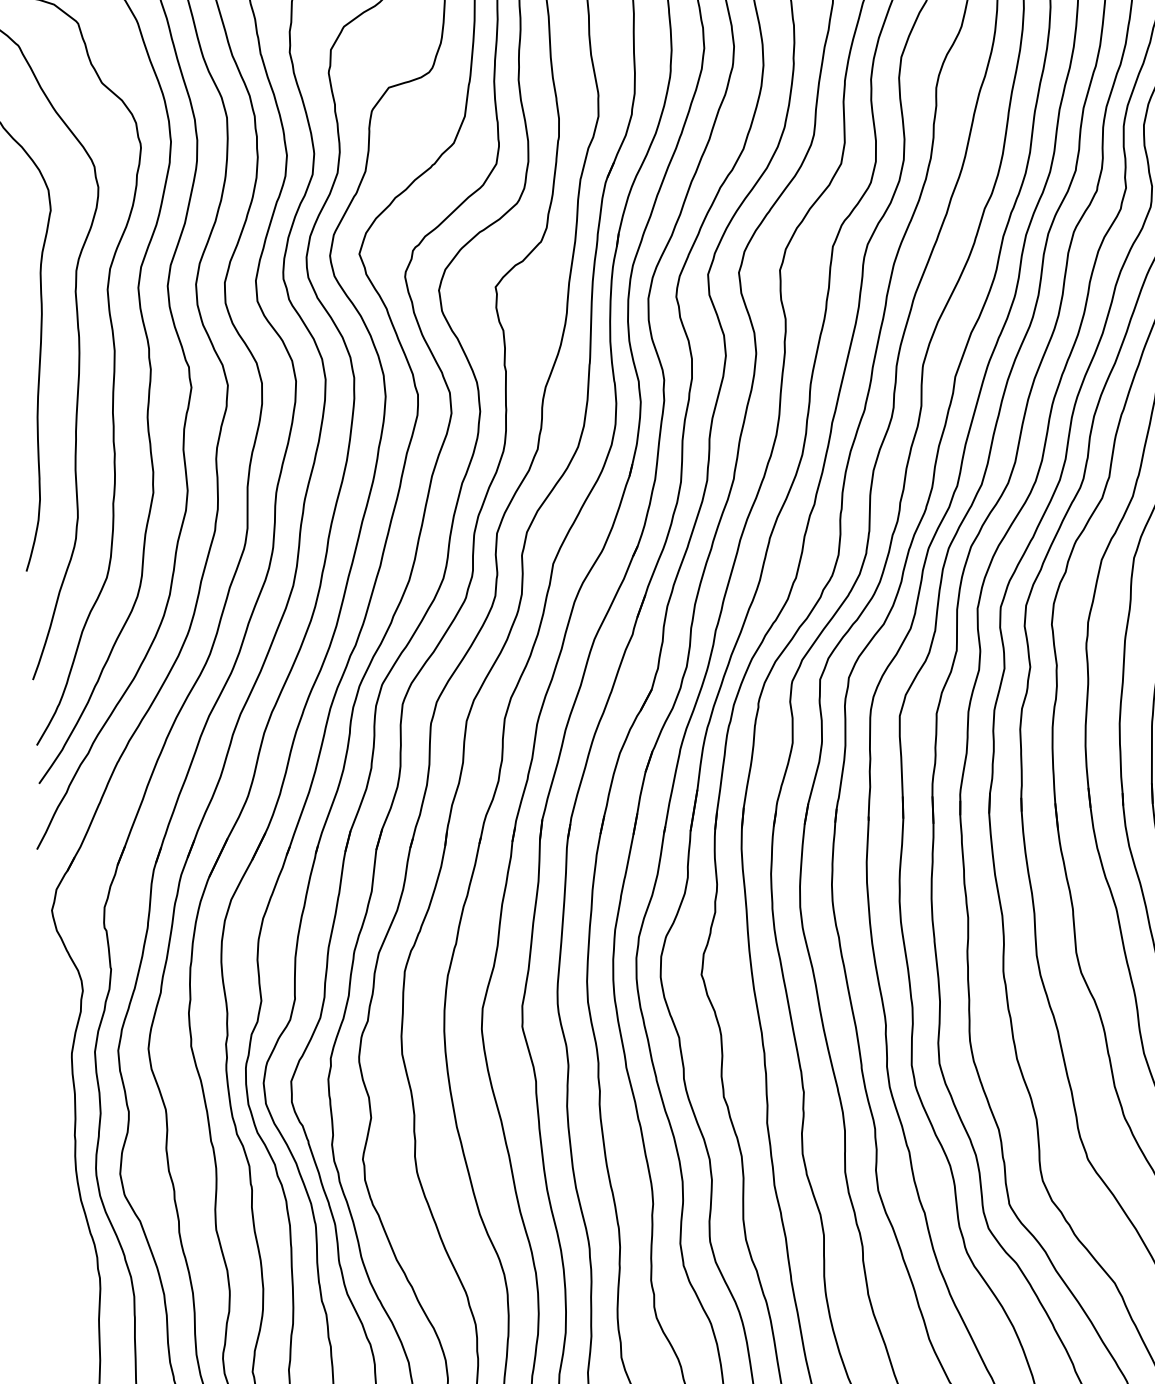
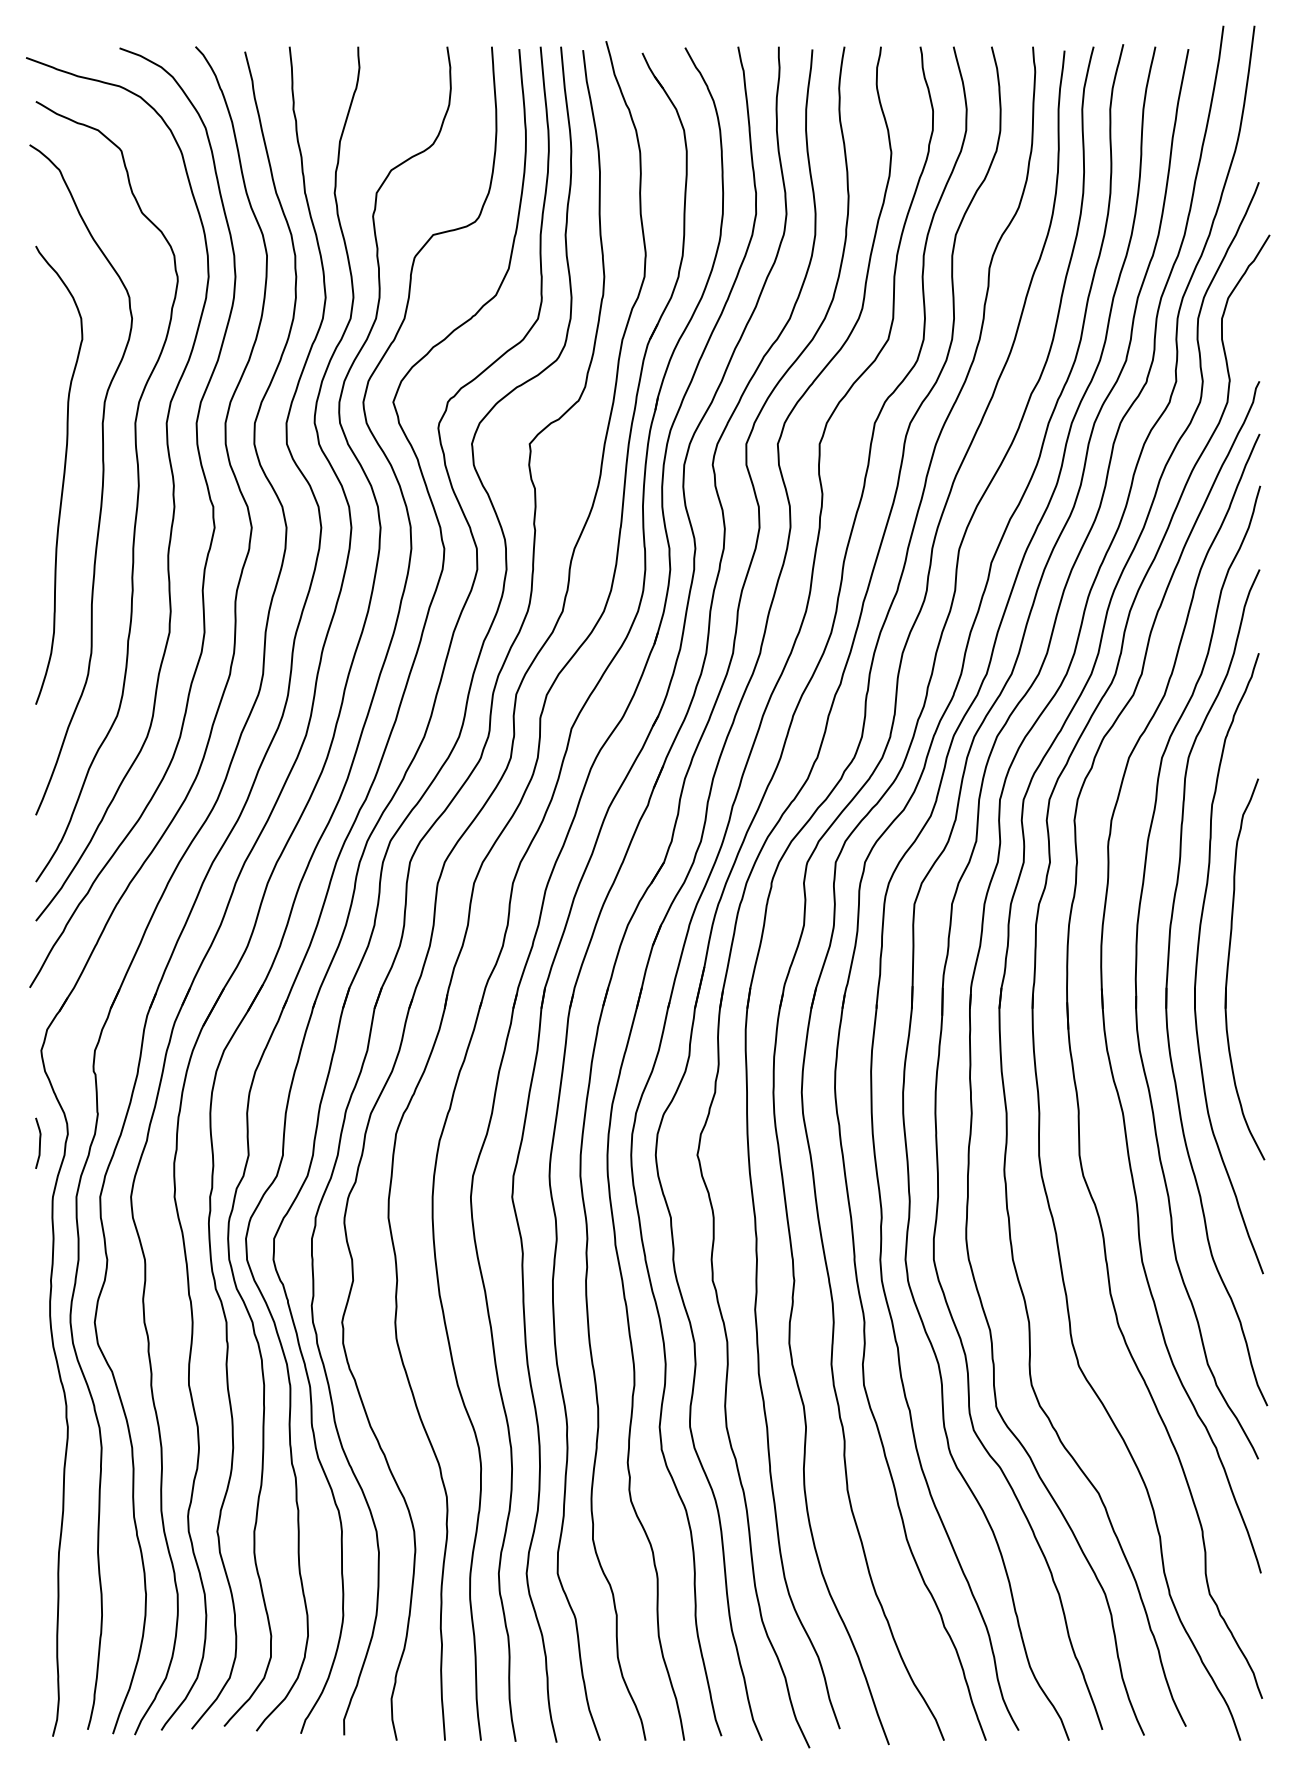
curve: (55, 1000) -> (39, 1142), added

